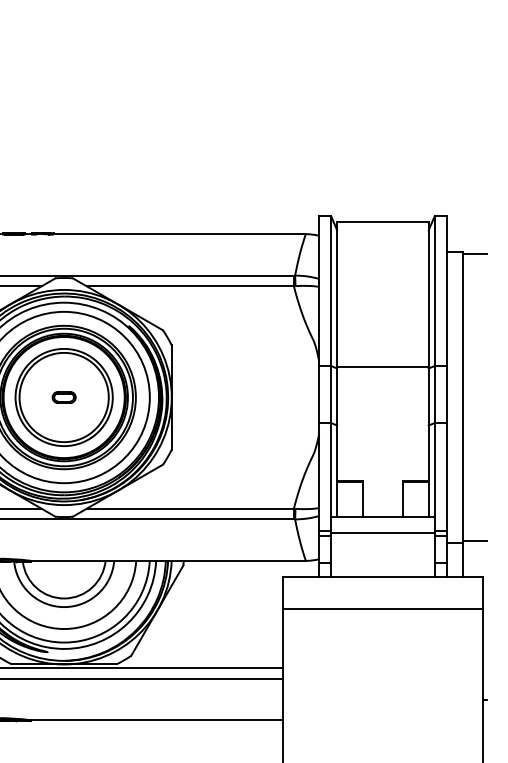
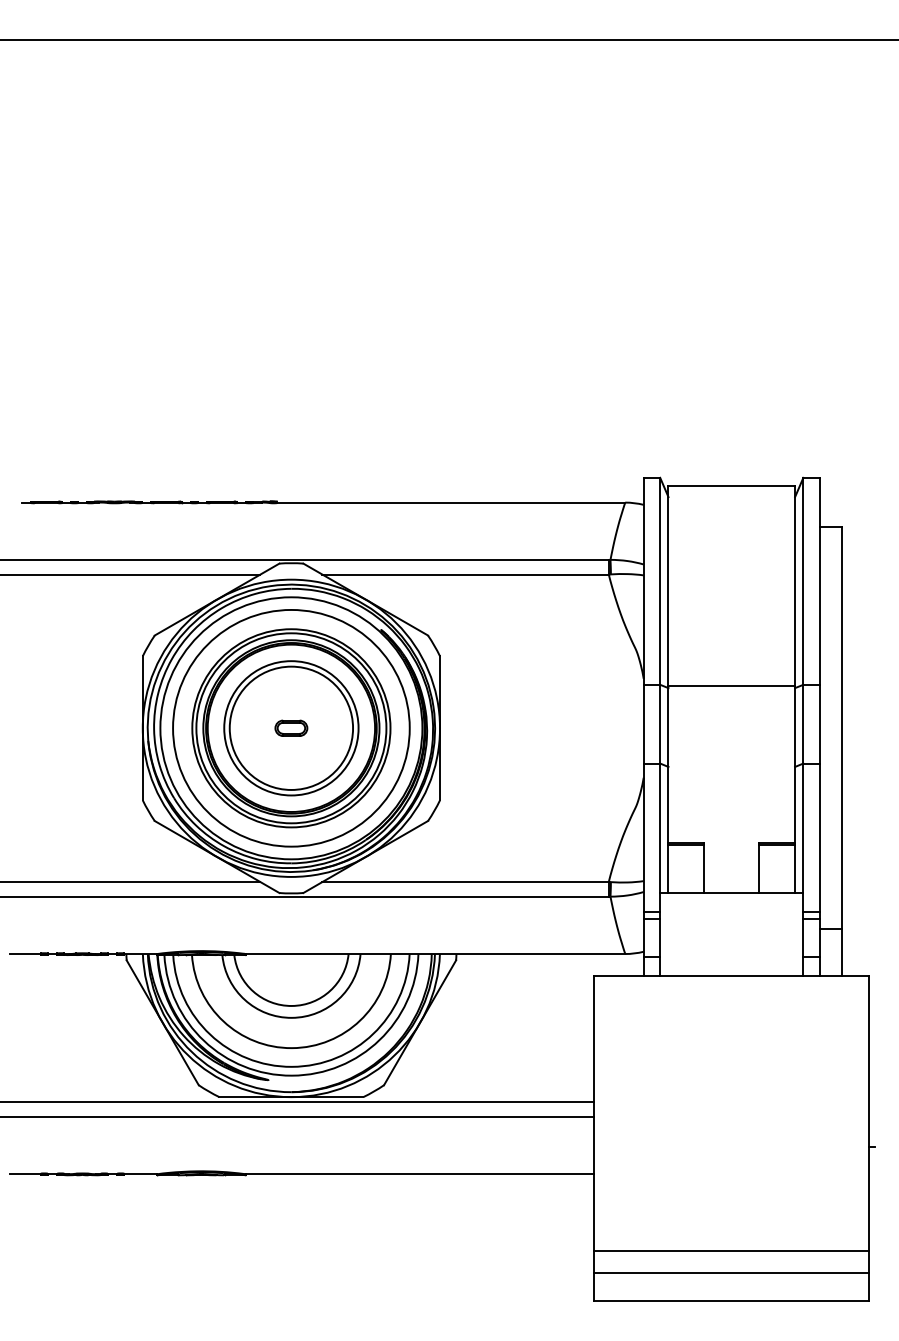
line: (473, 254) -> (857, 530), removed
line: (382, 533) -> (731, 915), removed
line: (473, 540) -> (857, 926), removed
line: (382, 609) -> (731, 1020), removed

